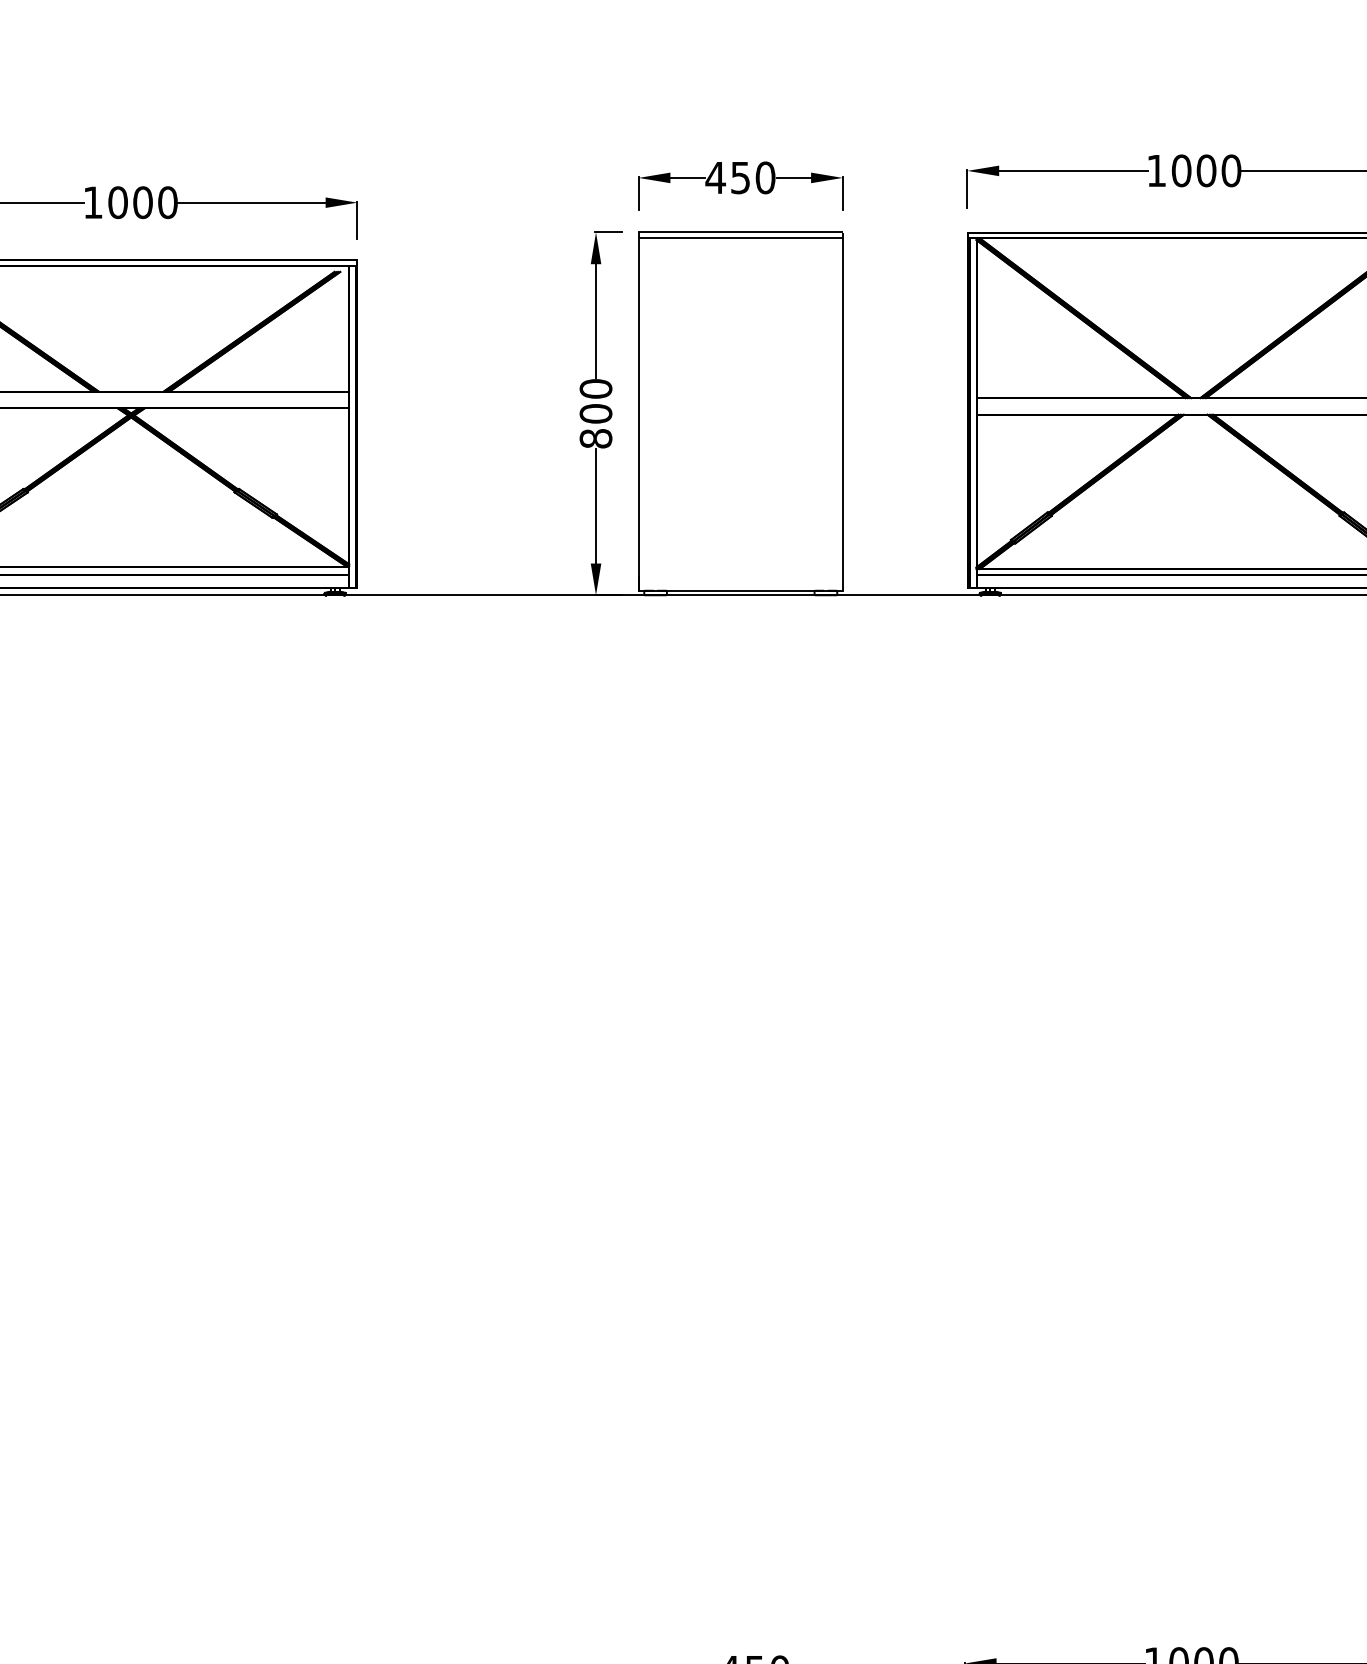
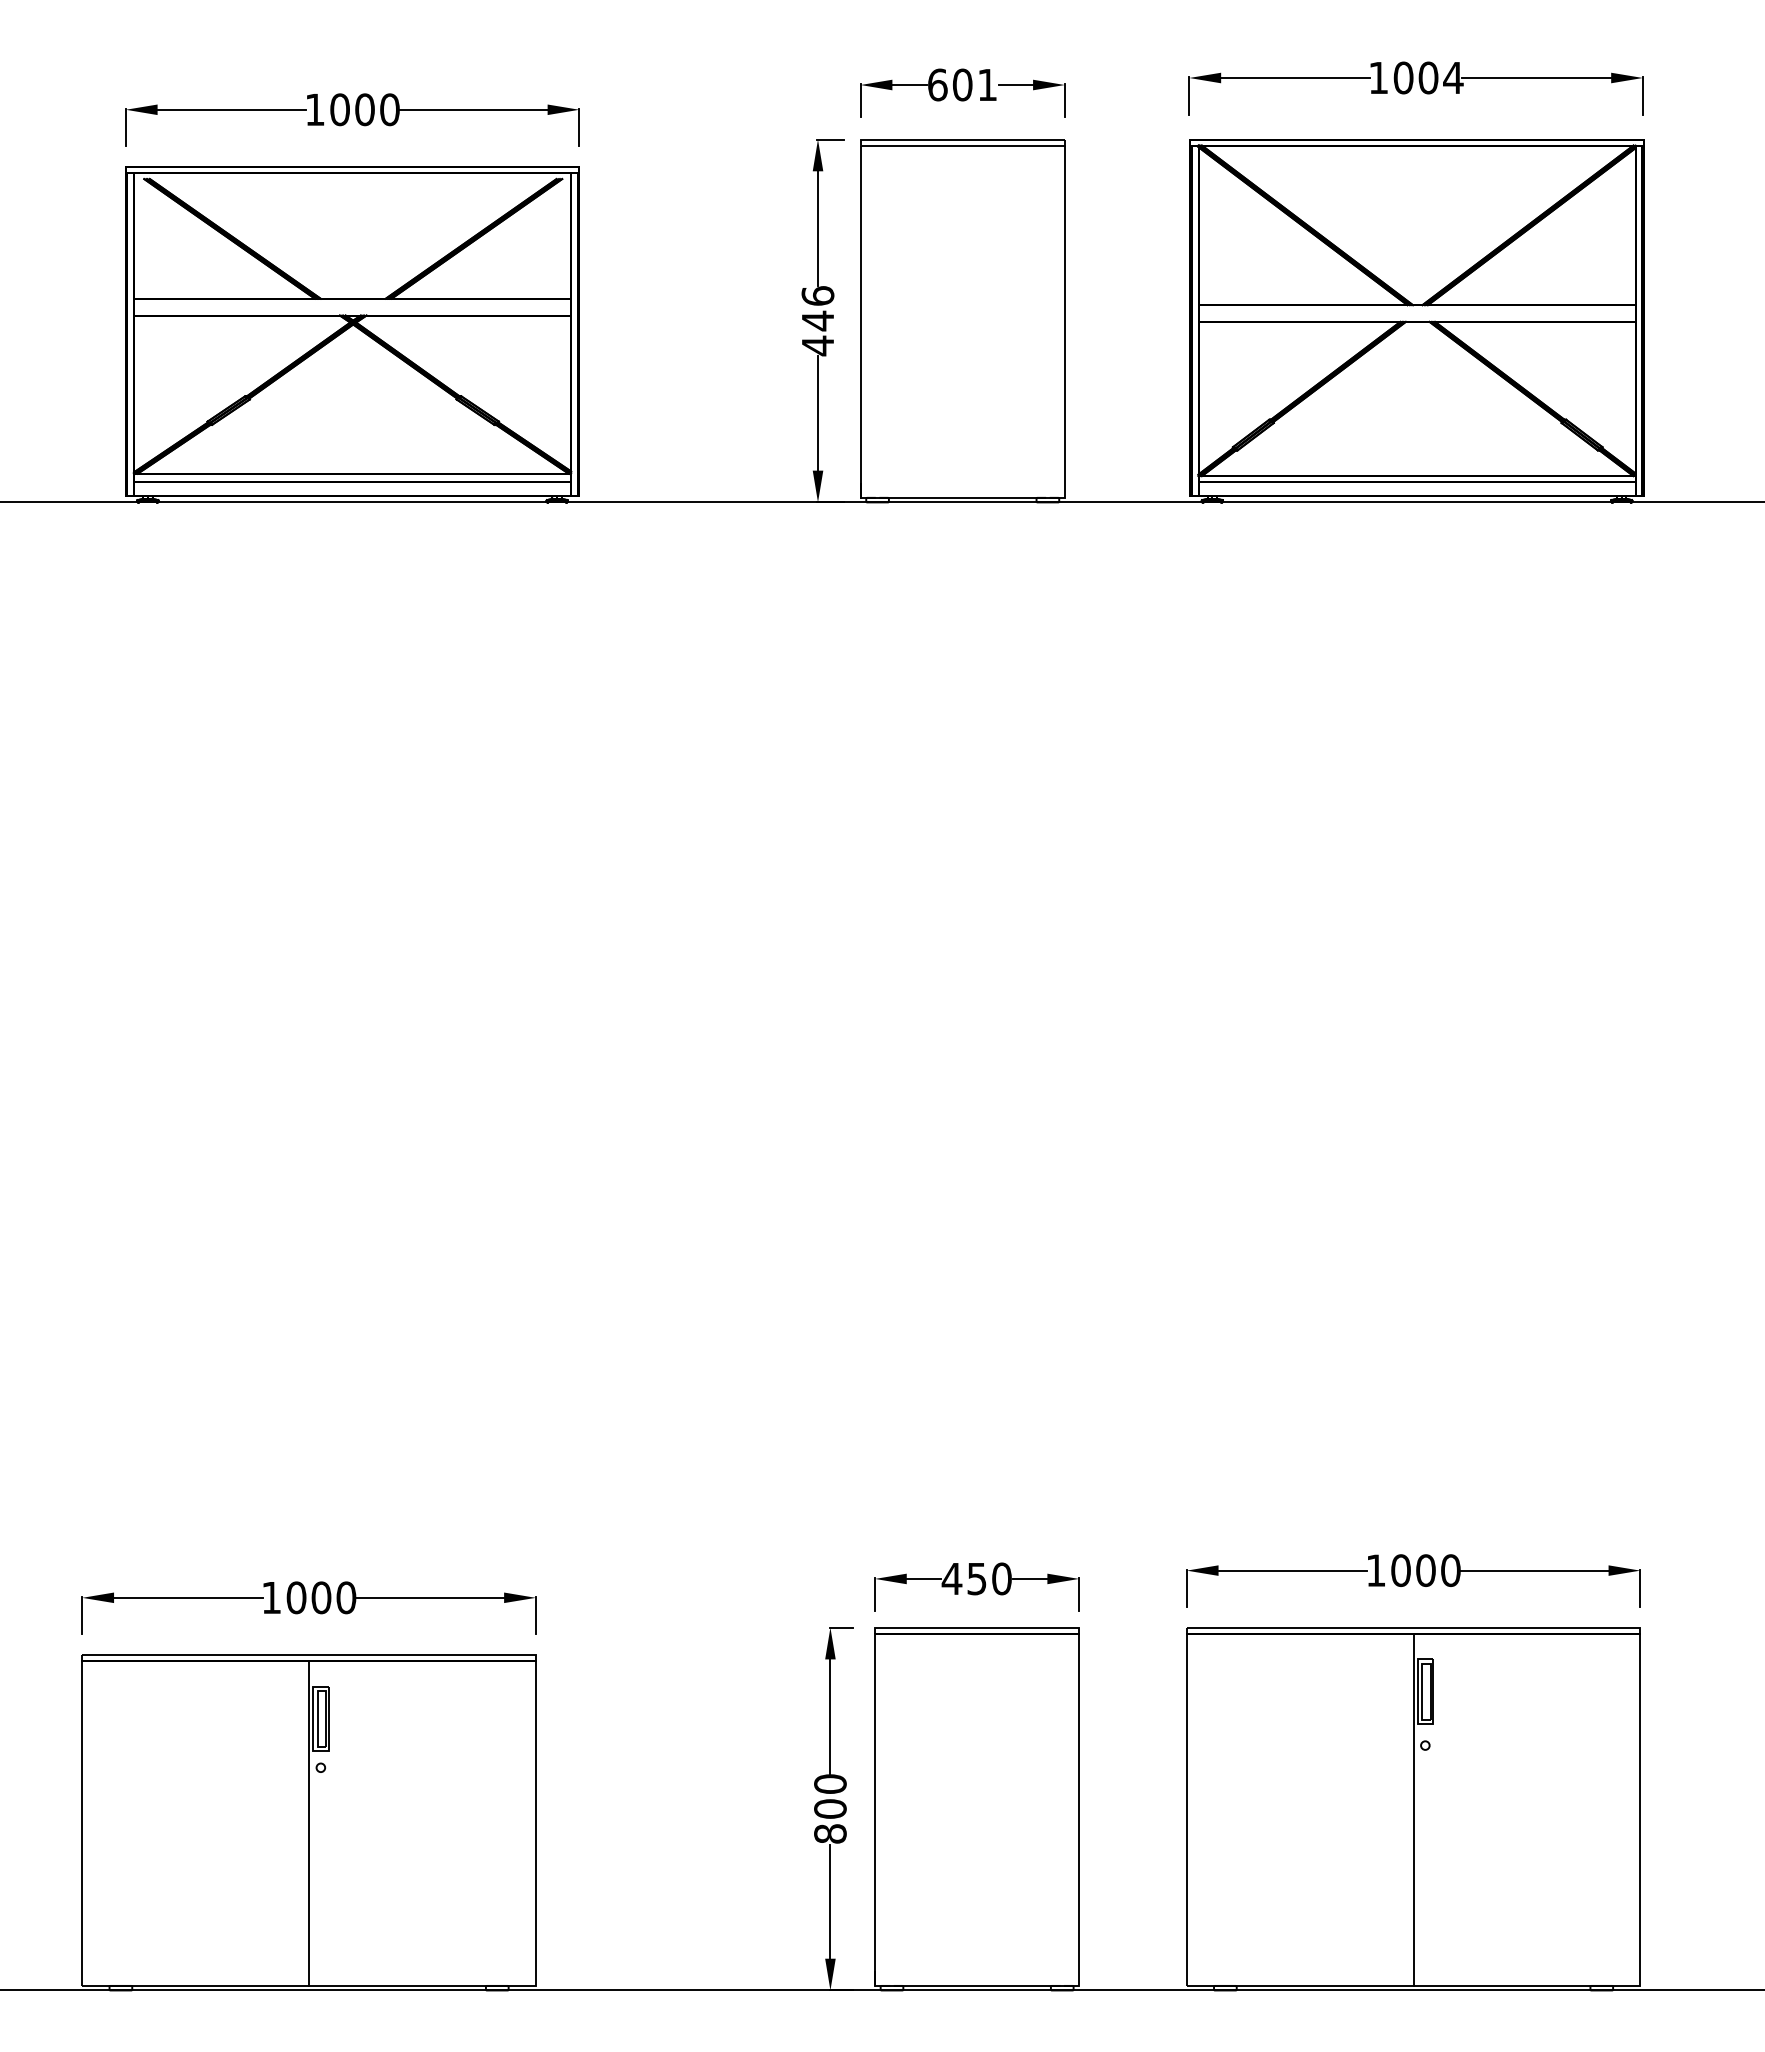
text: (1231, 170) -> (1453, 77), 1000 -> 1004
text: (740, 177) -> (962, 84), 450 -> 601
text: (595, 414) -> (817, 321), 800 -> 446

